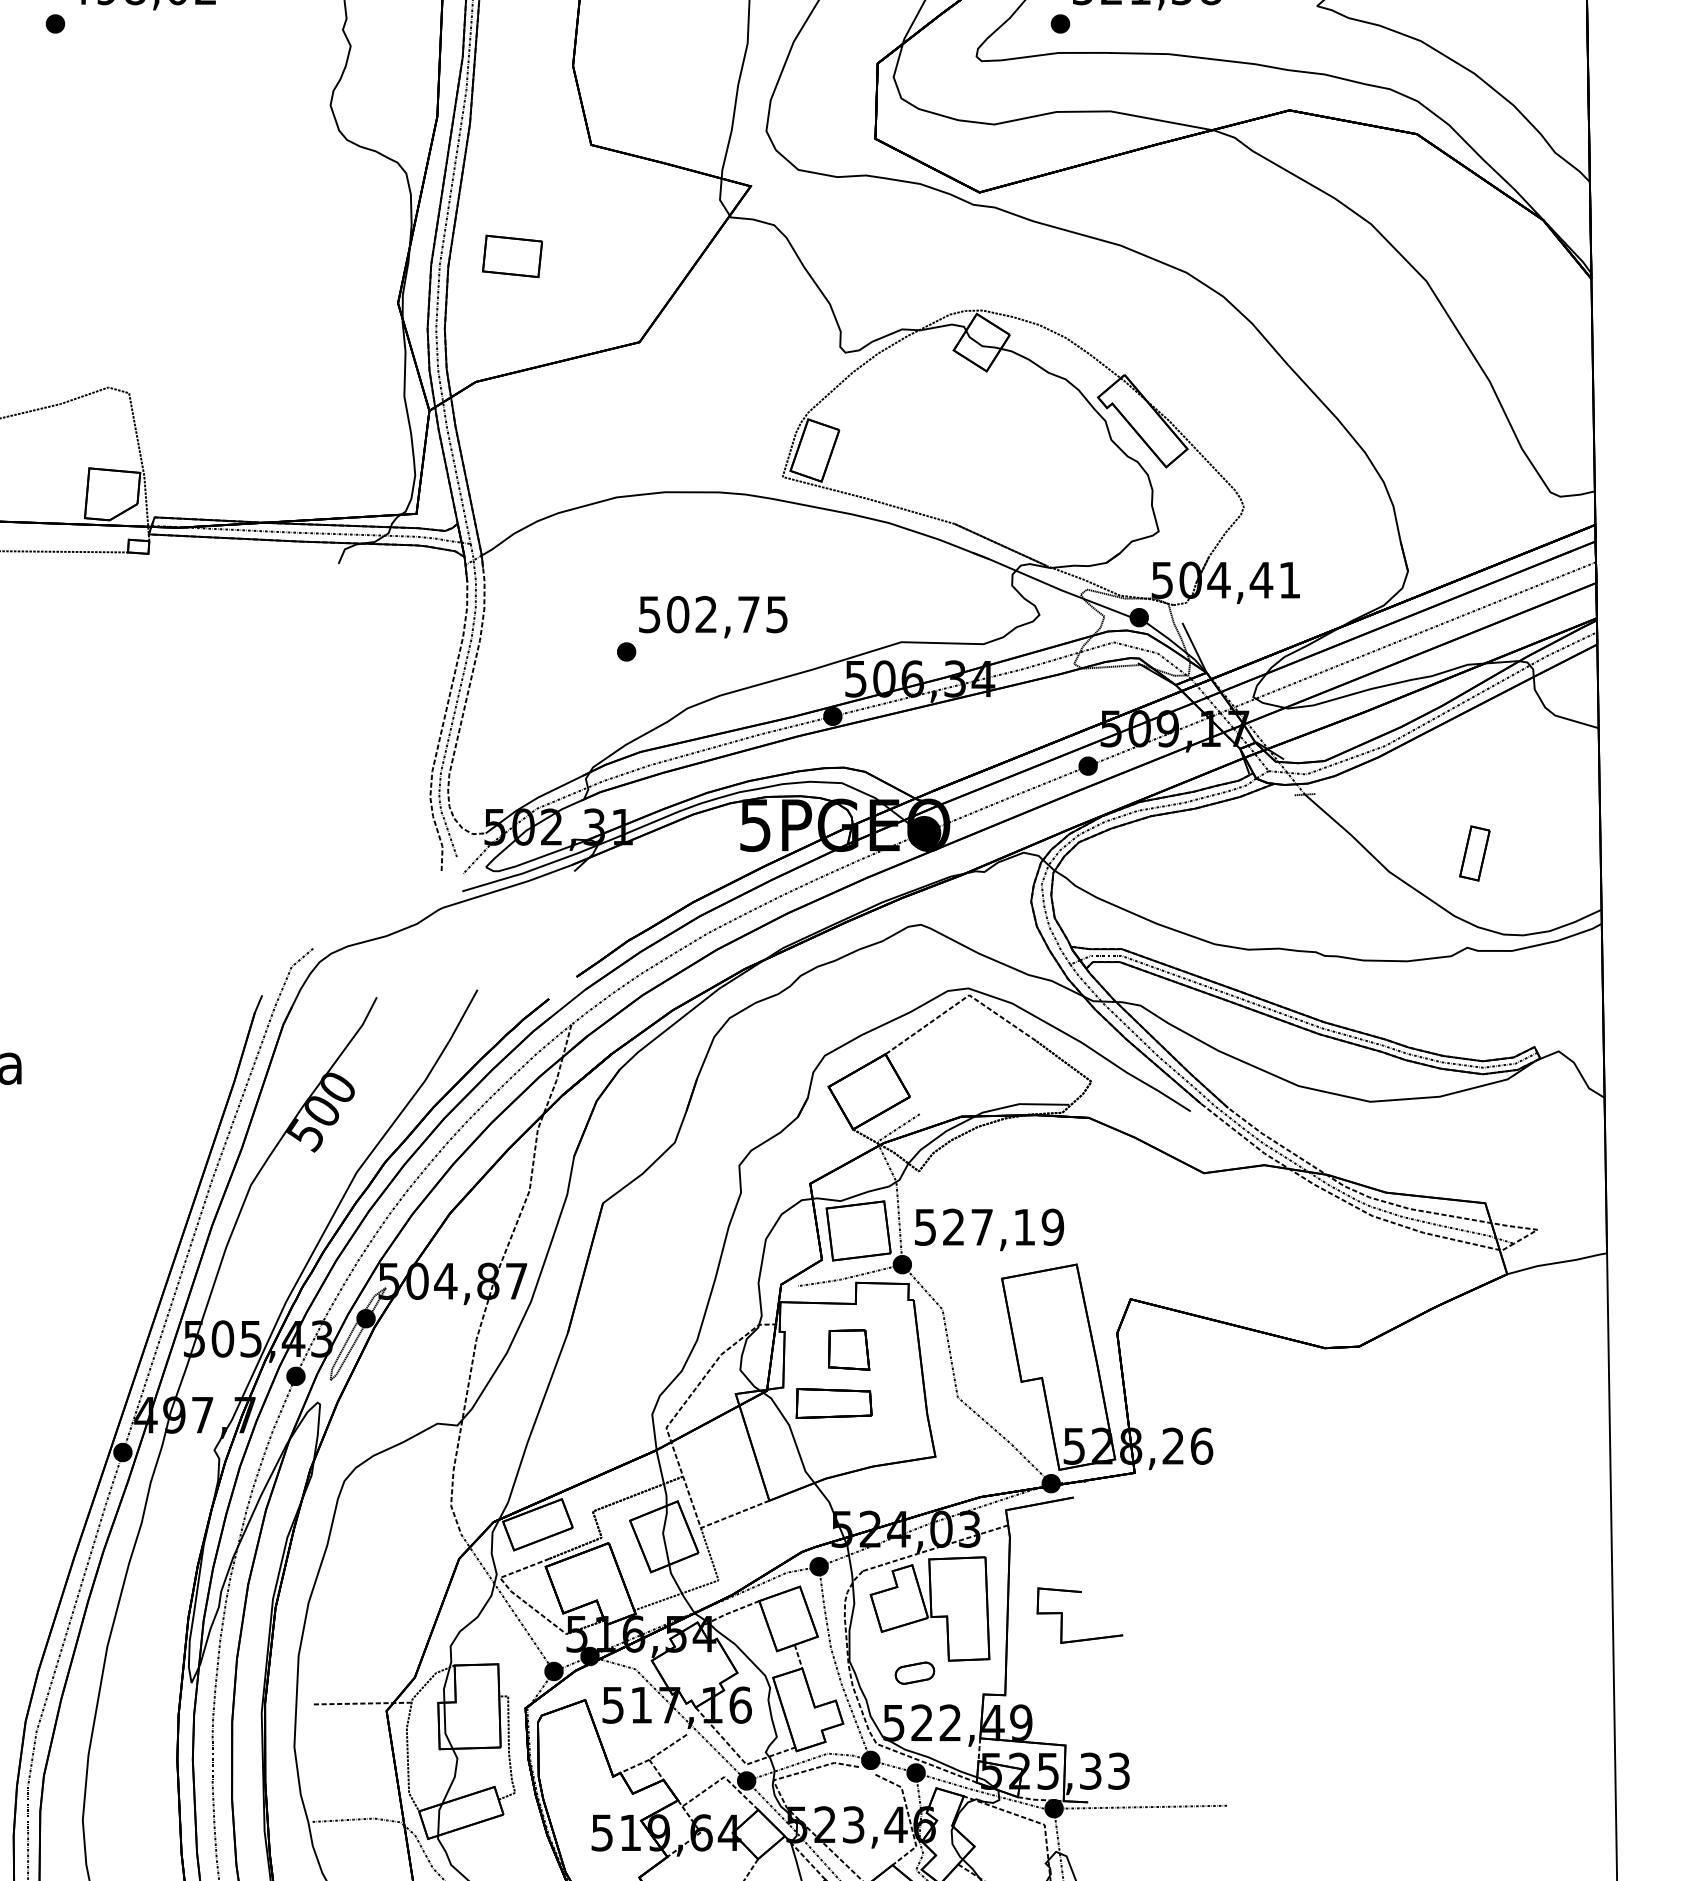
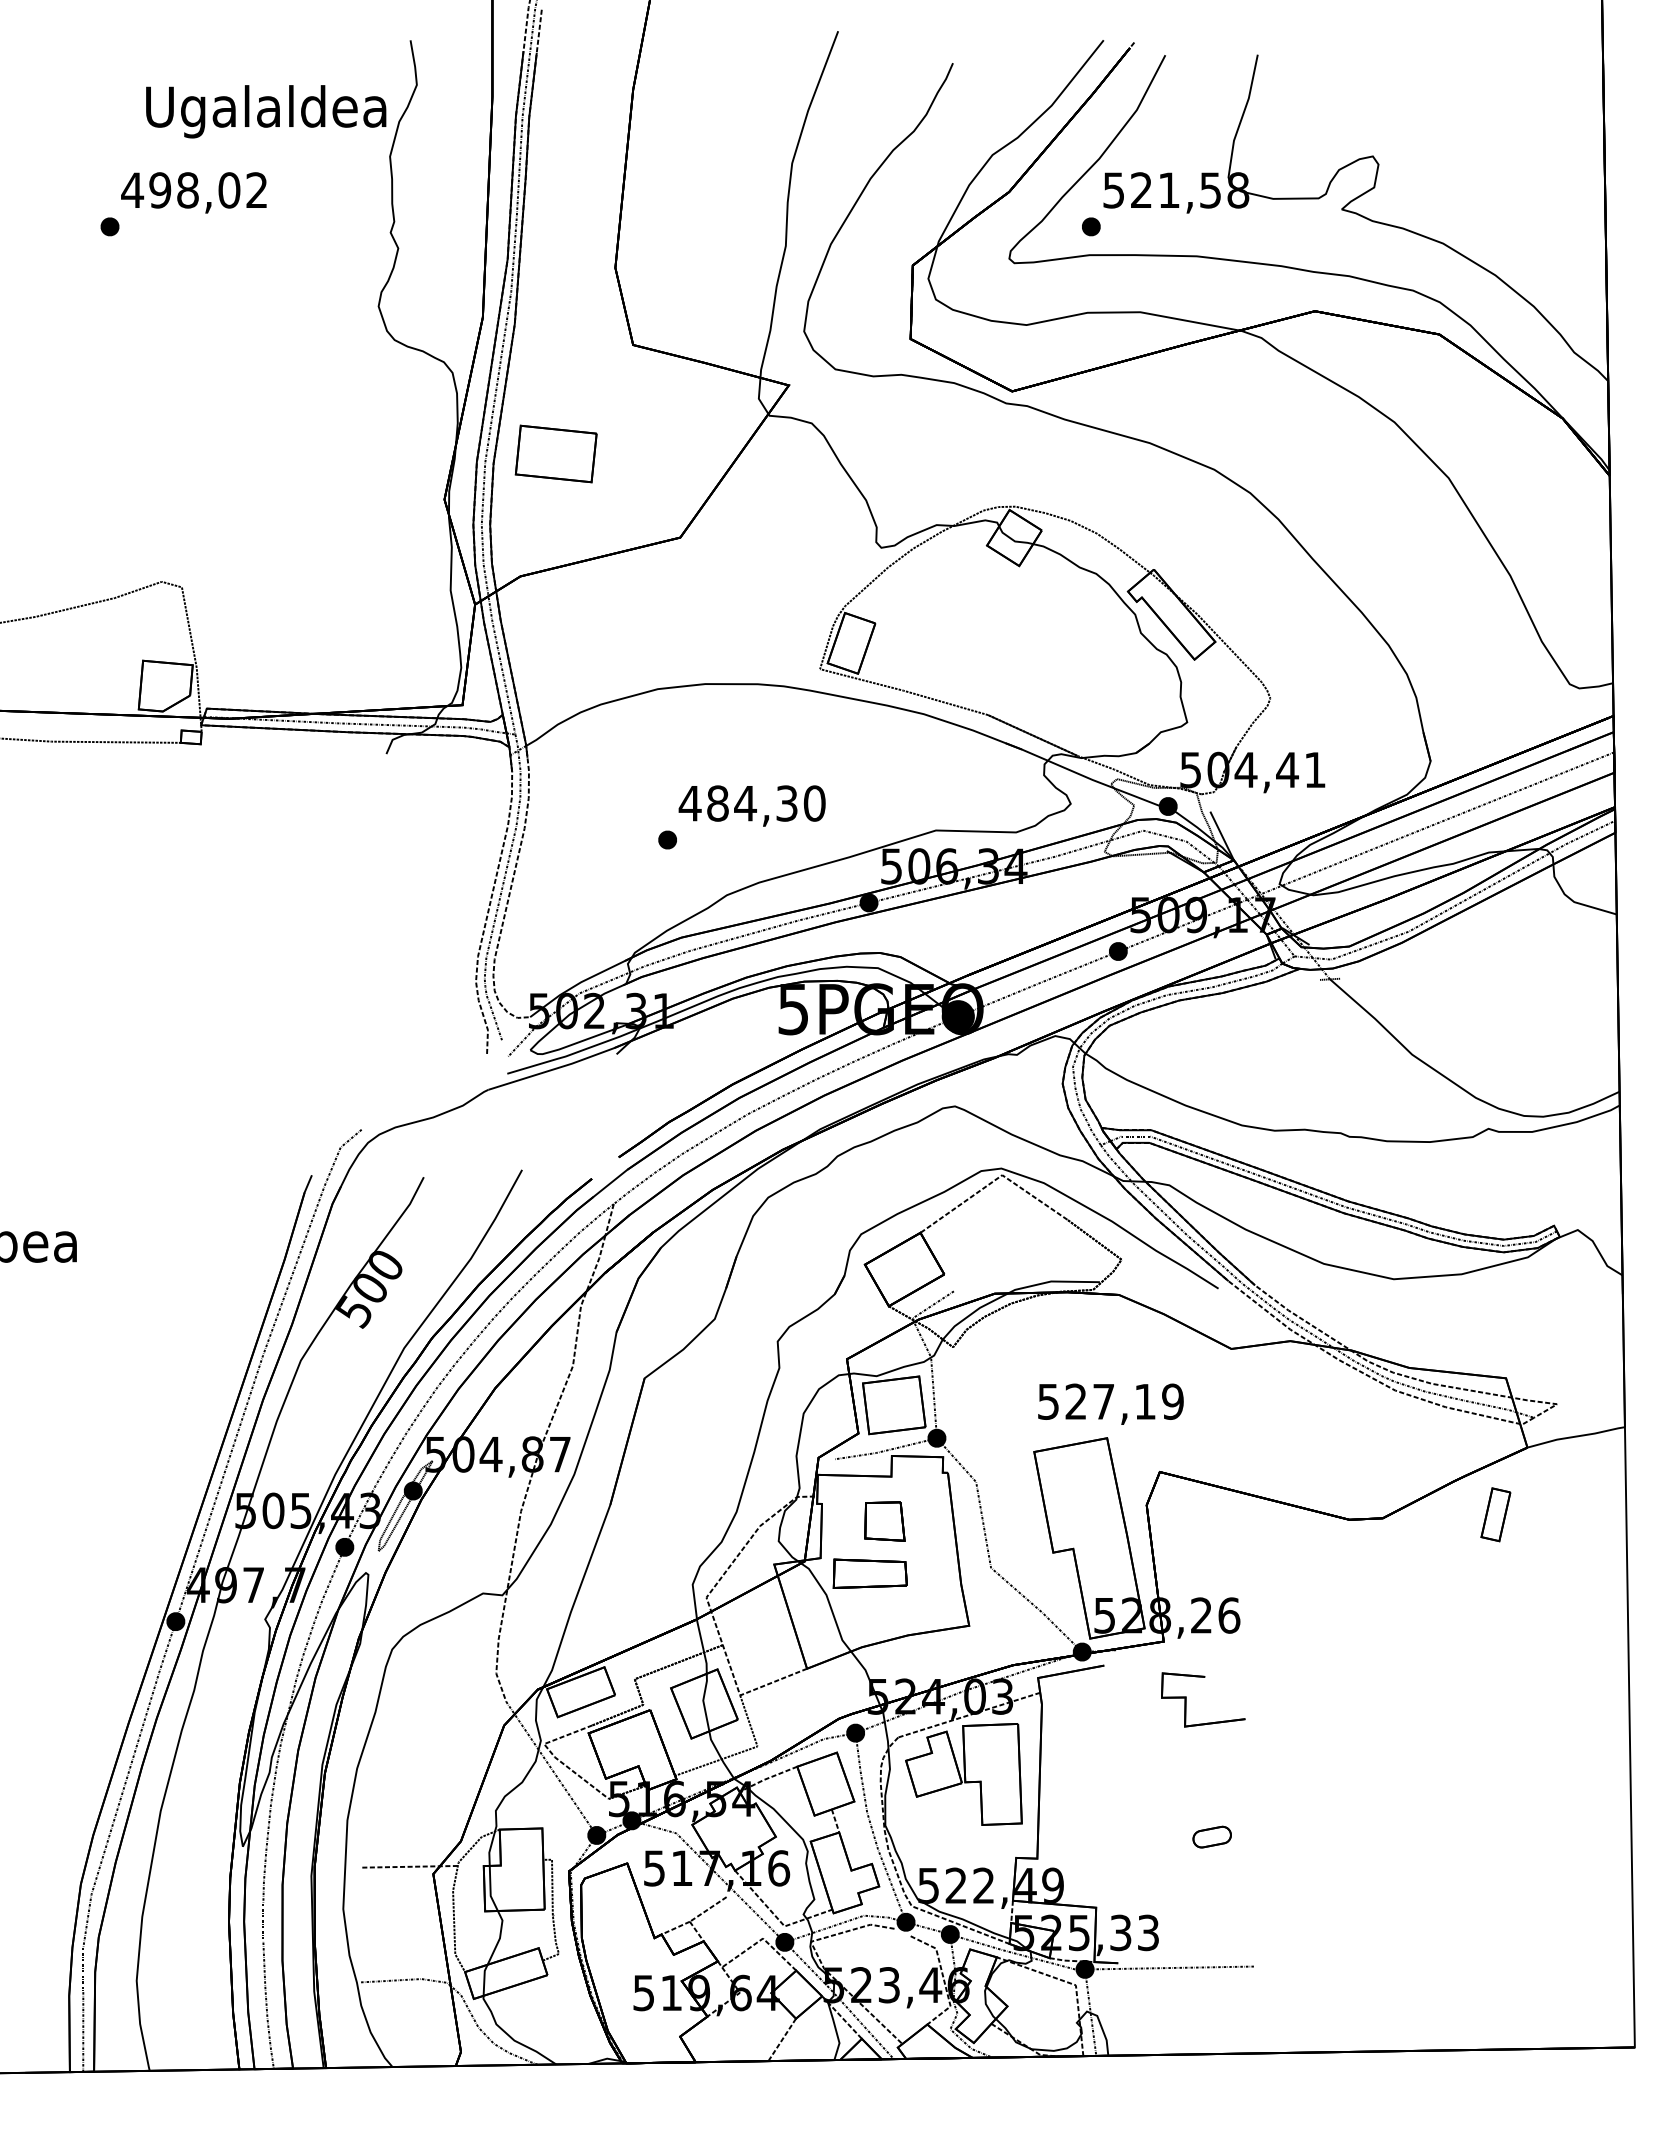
part: (512, 256) -> (556, 453), size x1.4
text: (712, 614) -> (751, 803), 502,75 -> 484,30
part: (1474, 853) -> (1495, 1514), moved
text: (989, 1229) -> (1110, 1403), moved
part: (1062, 1615) -> (1186, 1699), moved
part: (914, 1672) -> (1211, 1836), moved

